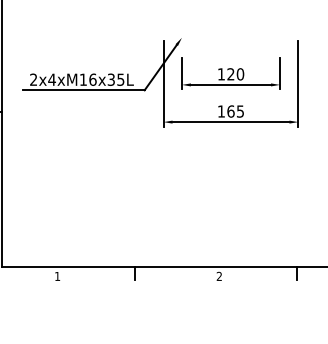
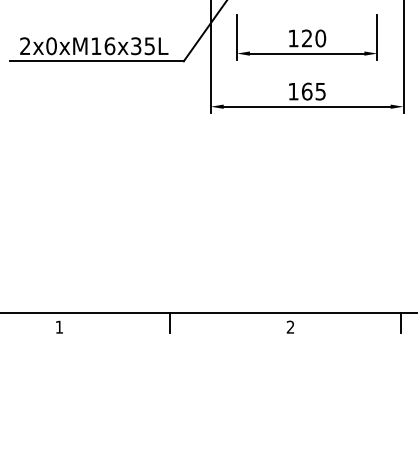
text: (51, 79) -> (50, 45), 2x4xM16x35L -> 2x0xM16x35L

